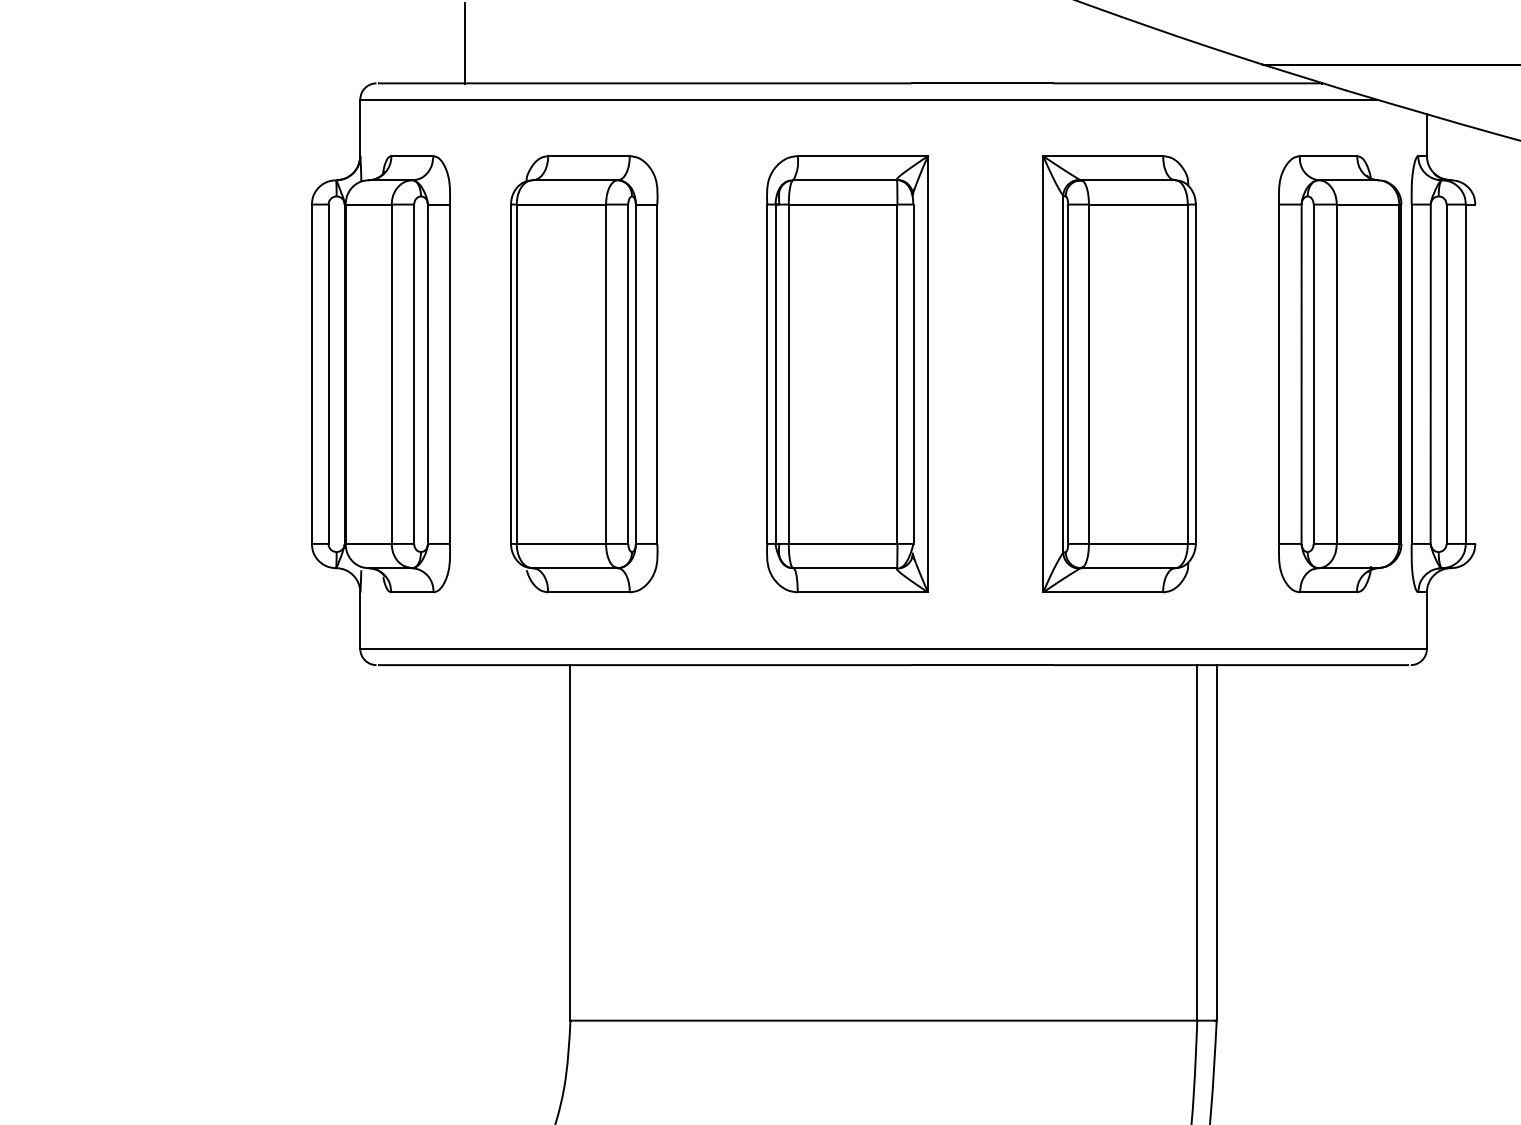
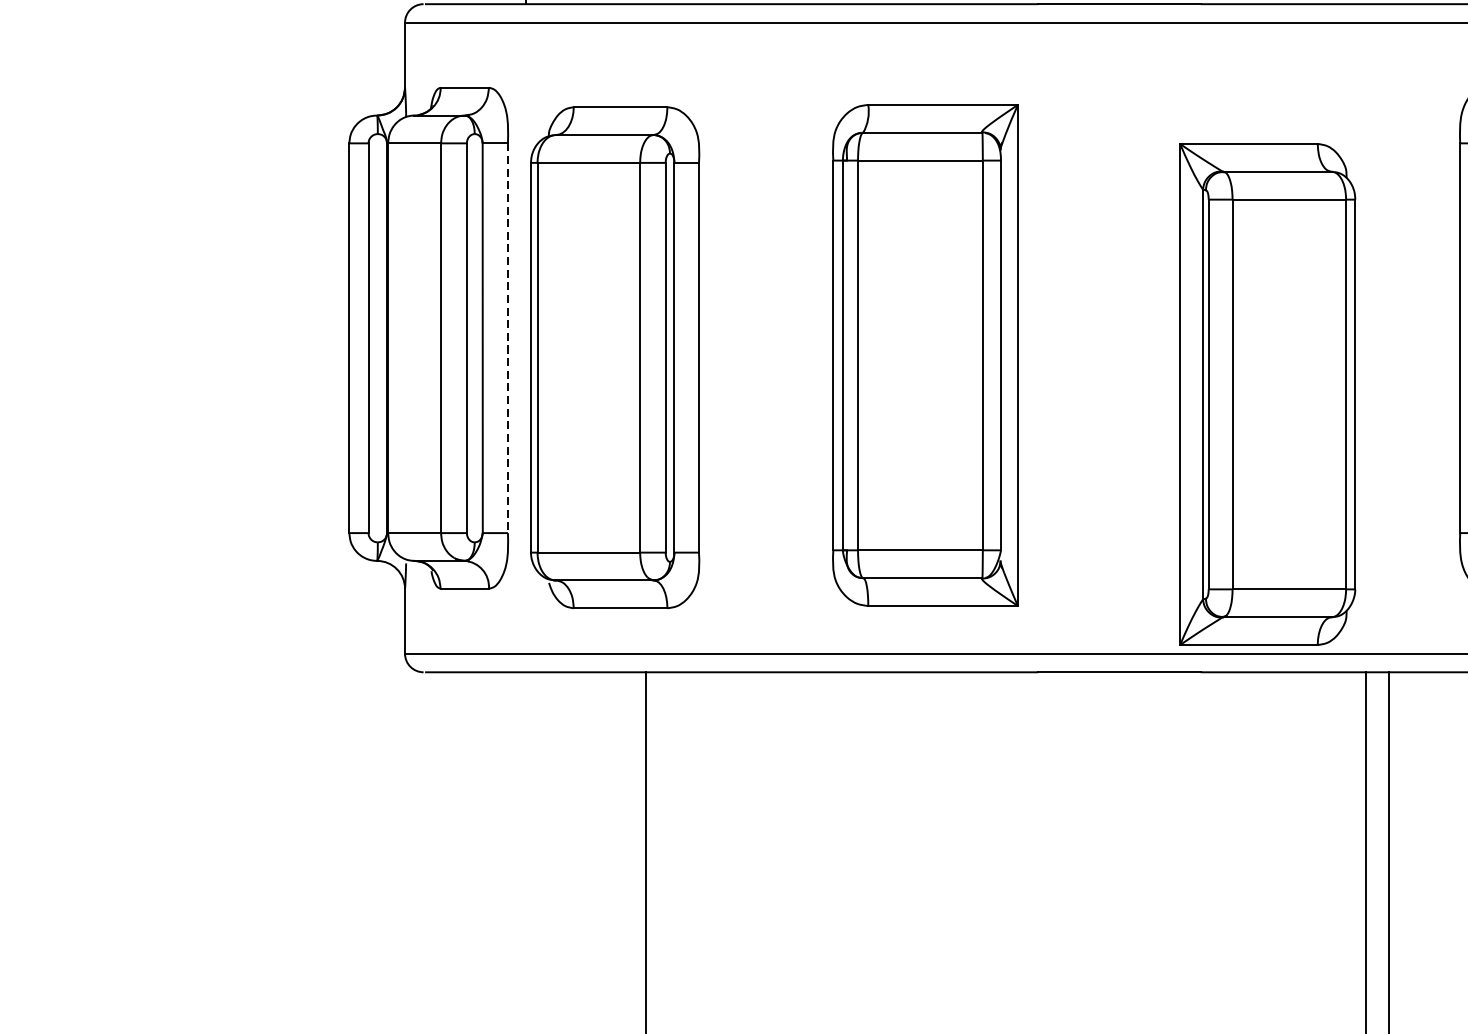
line: (449, 374) -> (507, 338), solid -> dashed
part: (584, 374) -> (615, 358), moved
part: (847, 374) -> (925, 355), moved
part: (1119, 374) -> (1267, 394), moved

